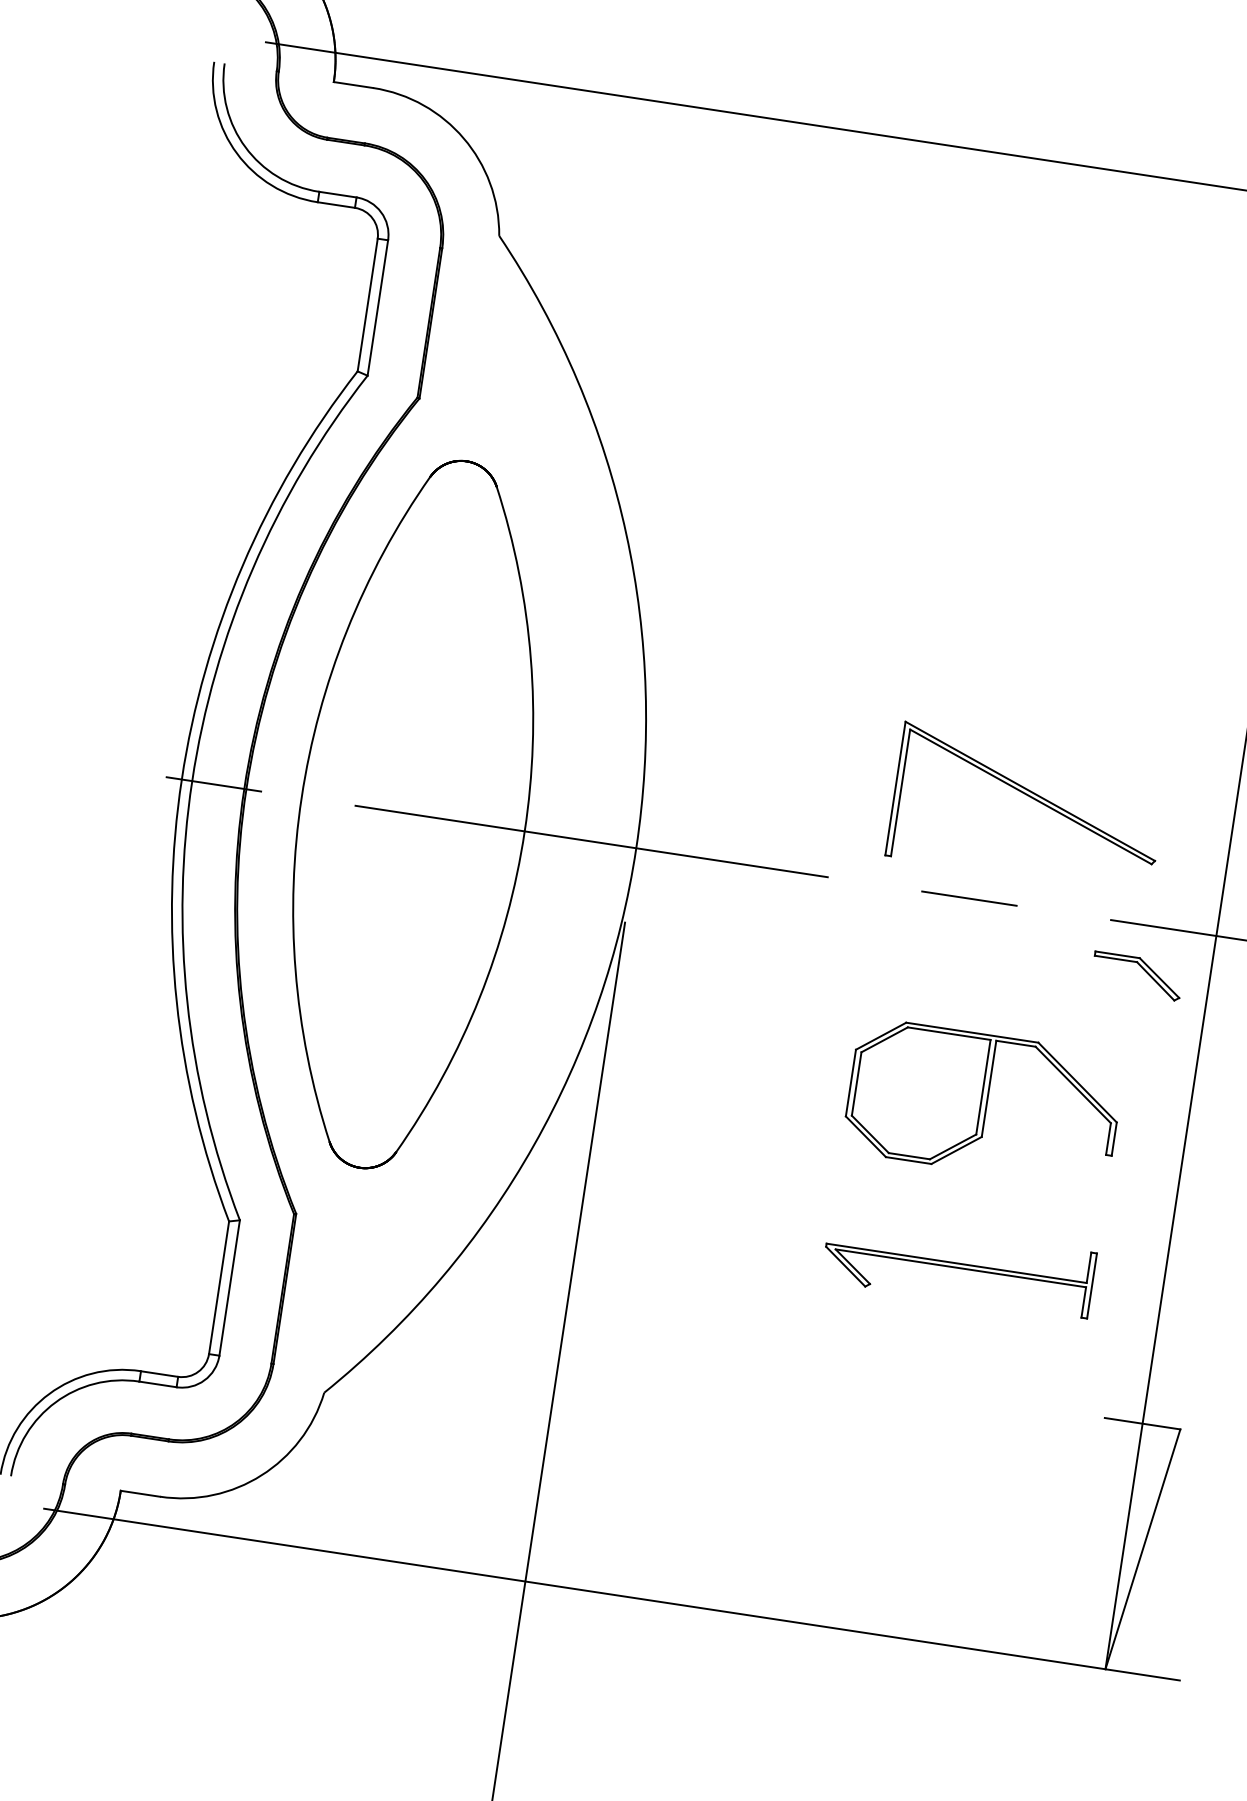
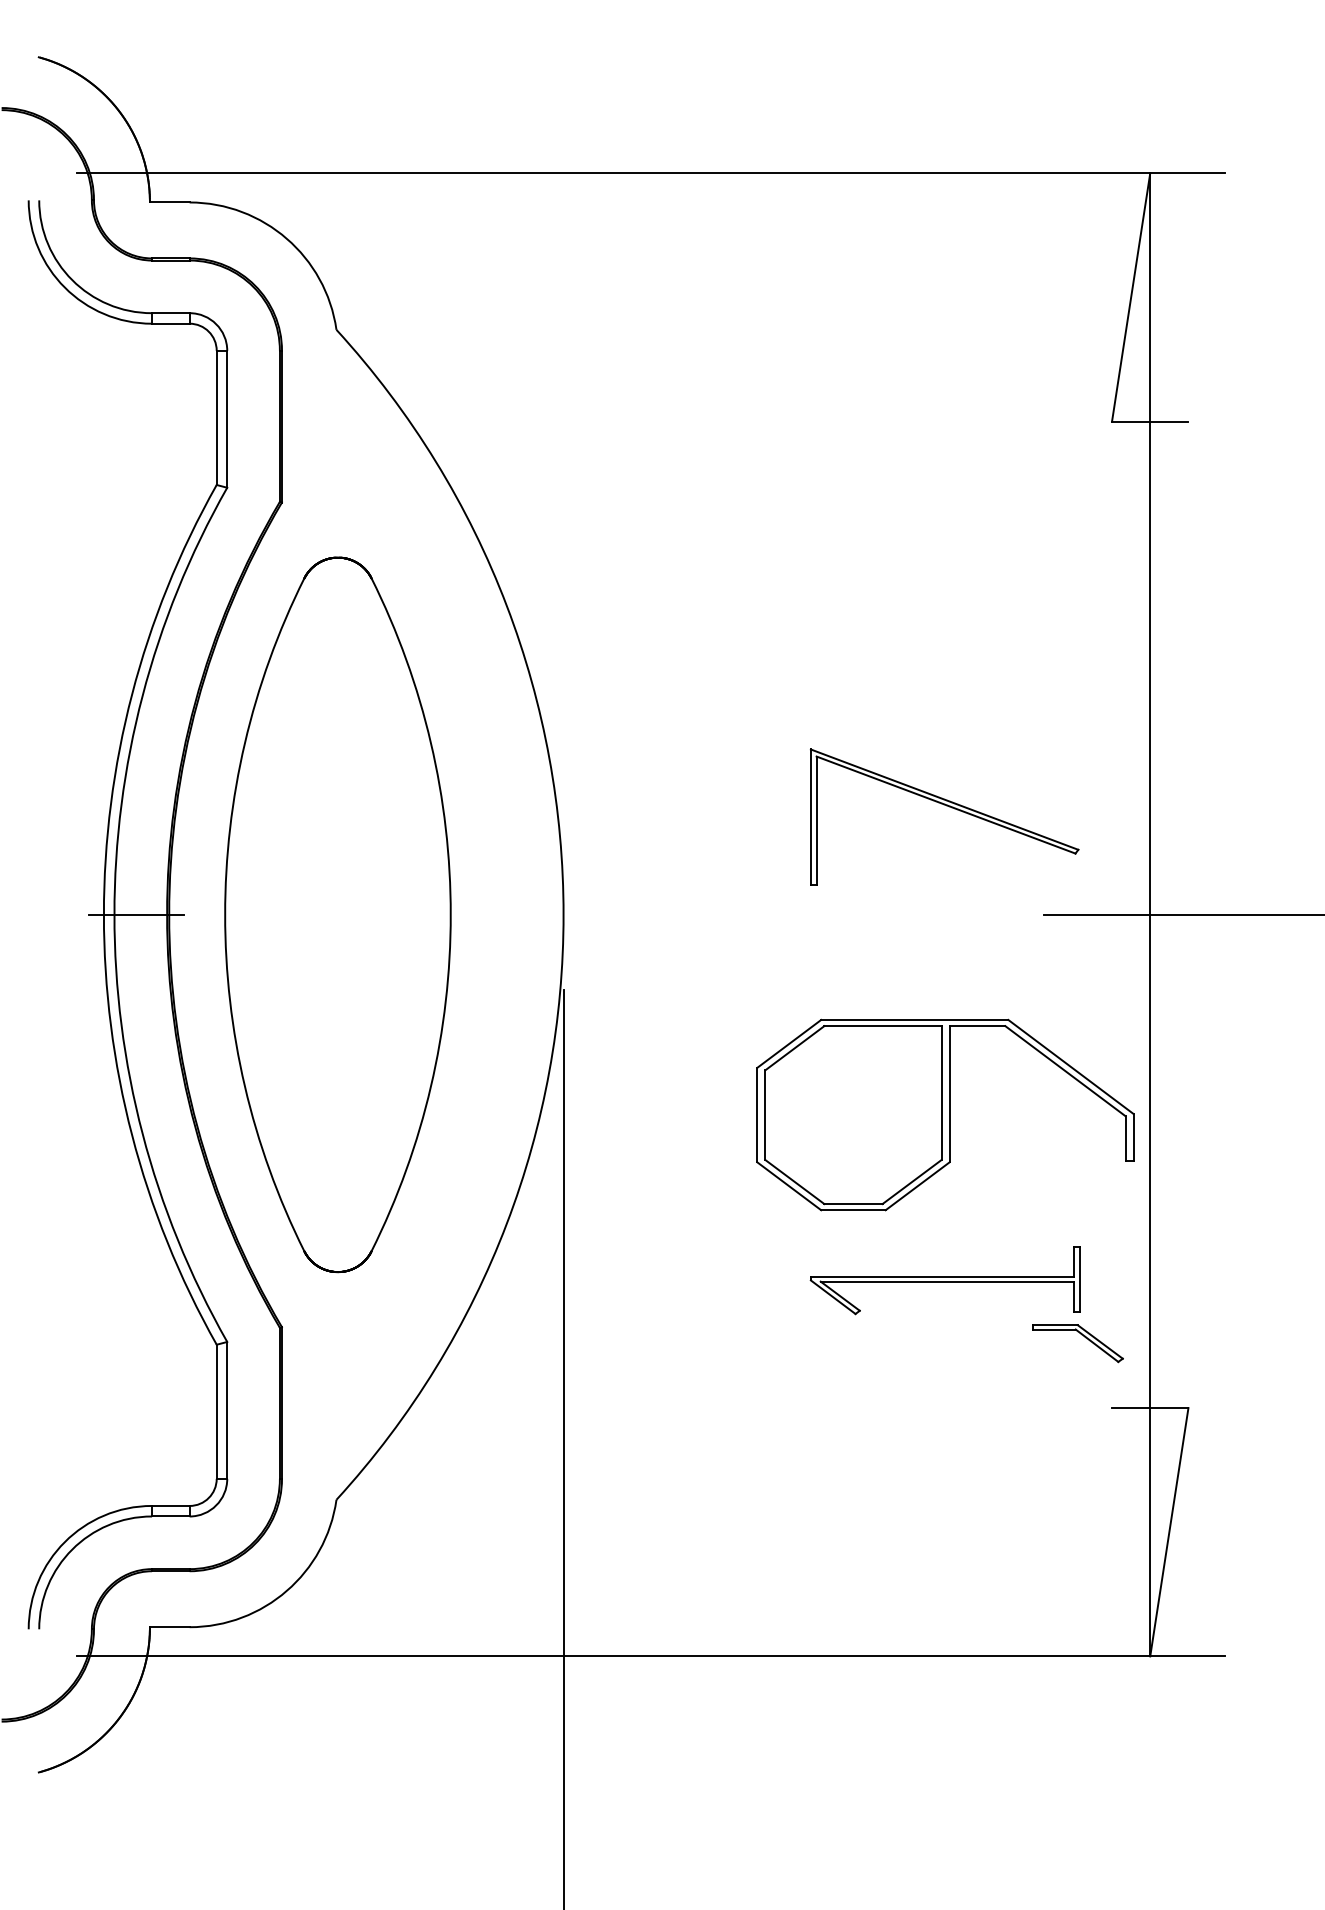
line: (591, 841) -> (518, 914), removed
line: (969, 898) -> (900, 914), removed
part: (1141, 968) -> (1081, 1335), moved
part: (983, 1102) -> (944, 1114), size x1.4

